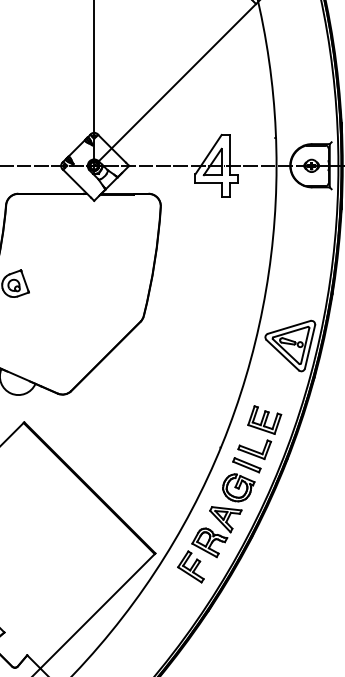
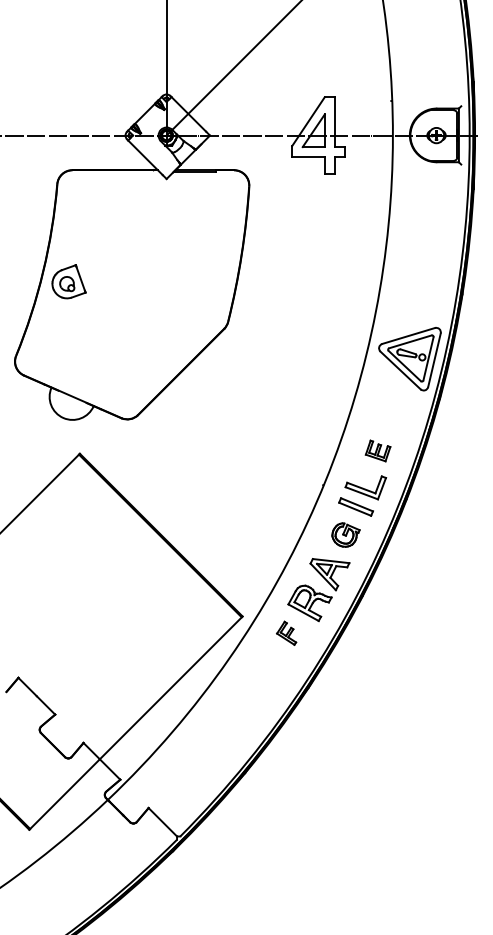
part: (264, 419) -> (377, 450), size x0.6
part: (238, 487) -> (345, 534), size x0.7
part: (190, 567) -> (286, 633), size x0.6

